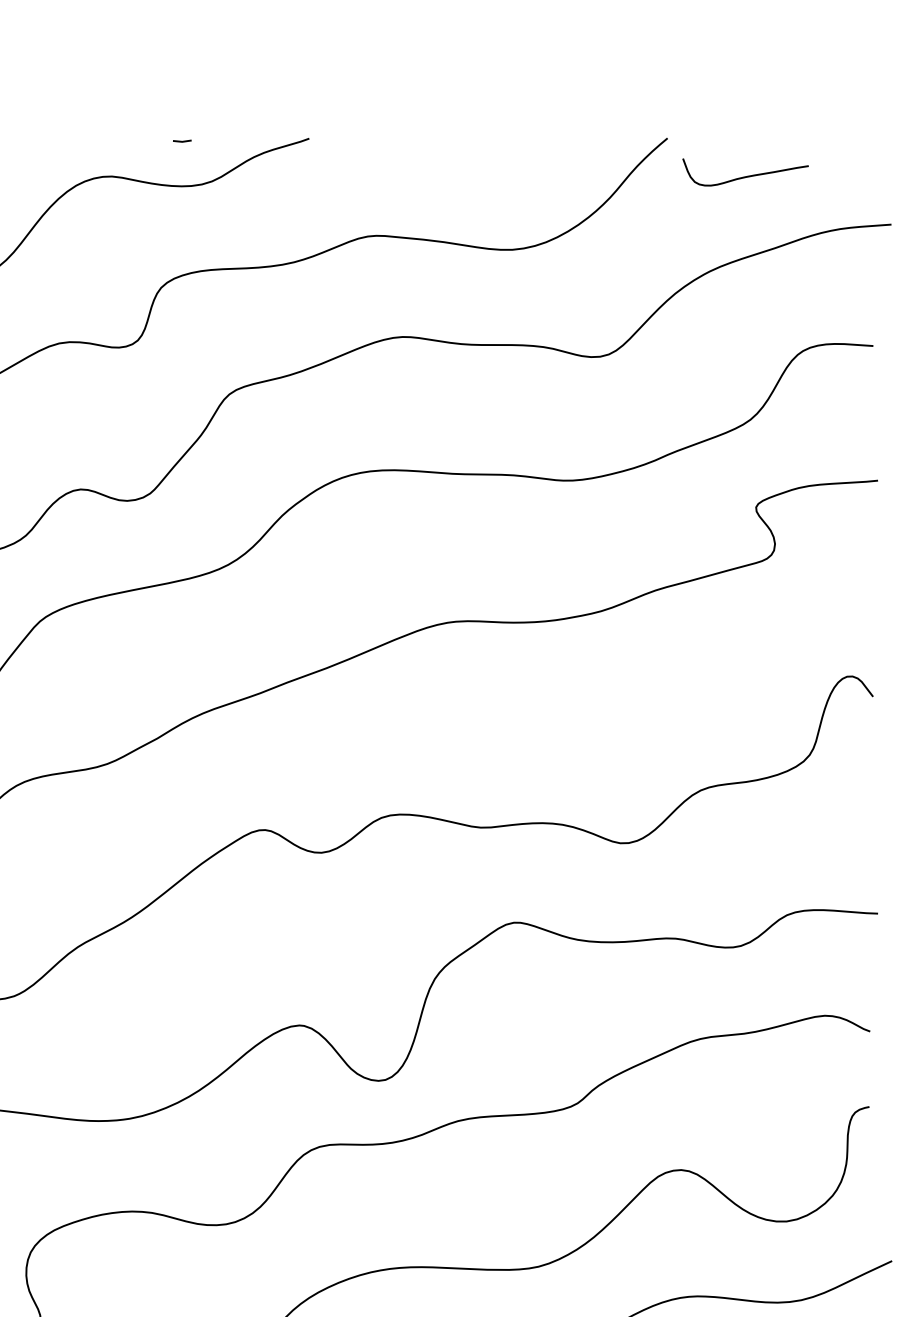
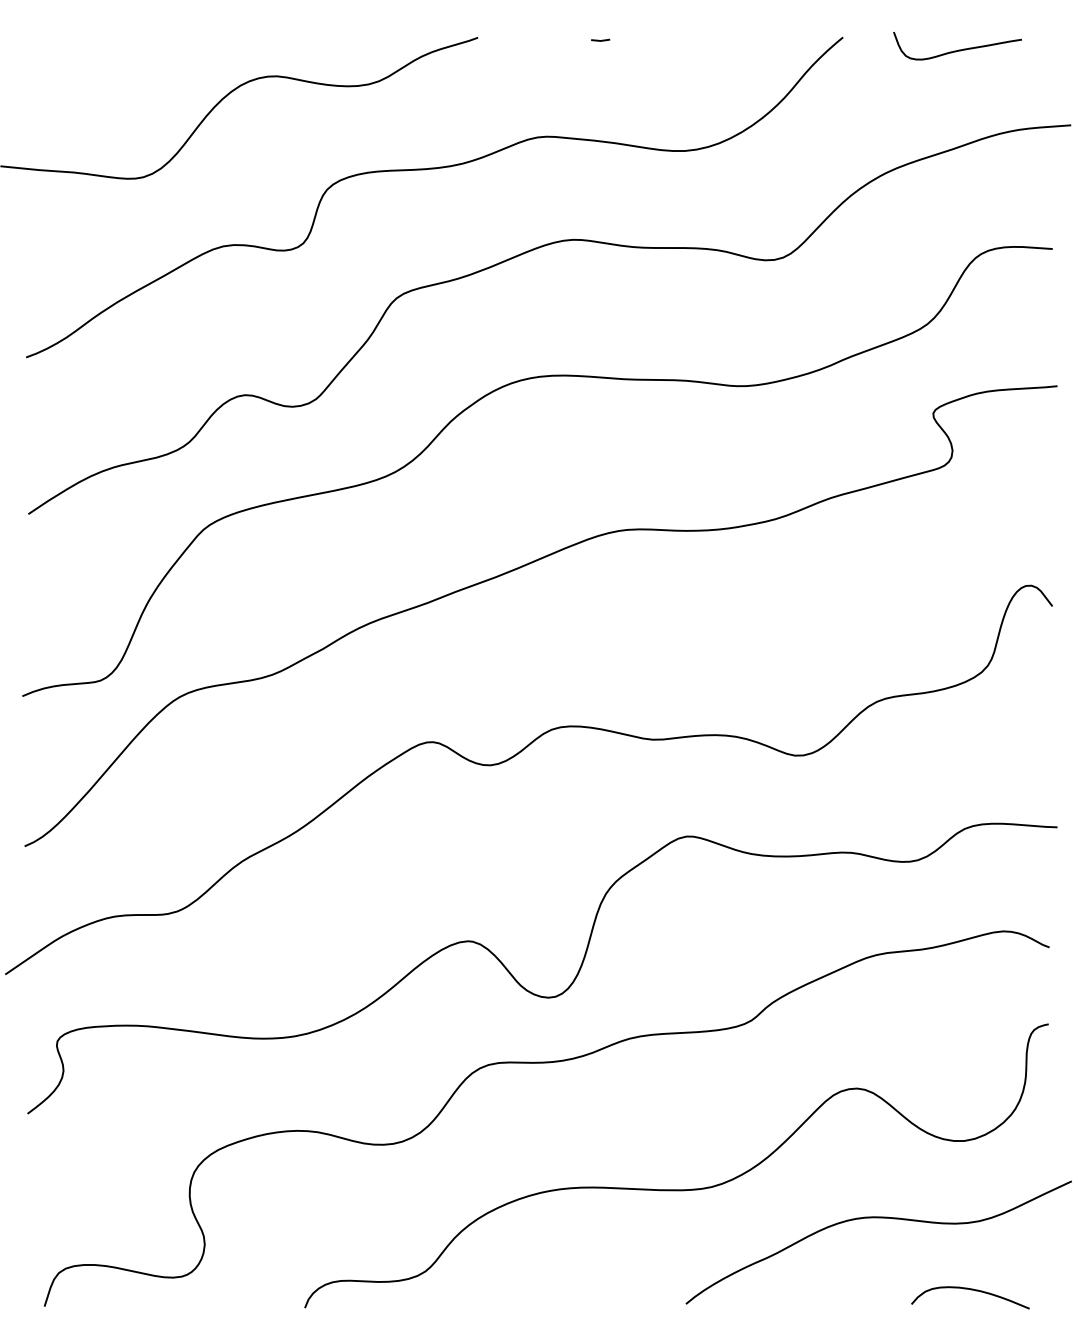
line: (182, 141) -> (600, 40), moved
curve: (746, 175) -> (958, 49), moved

